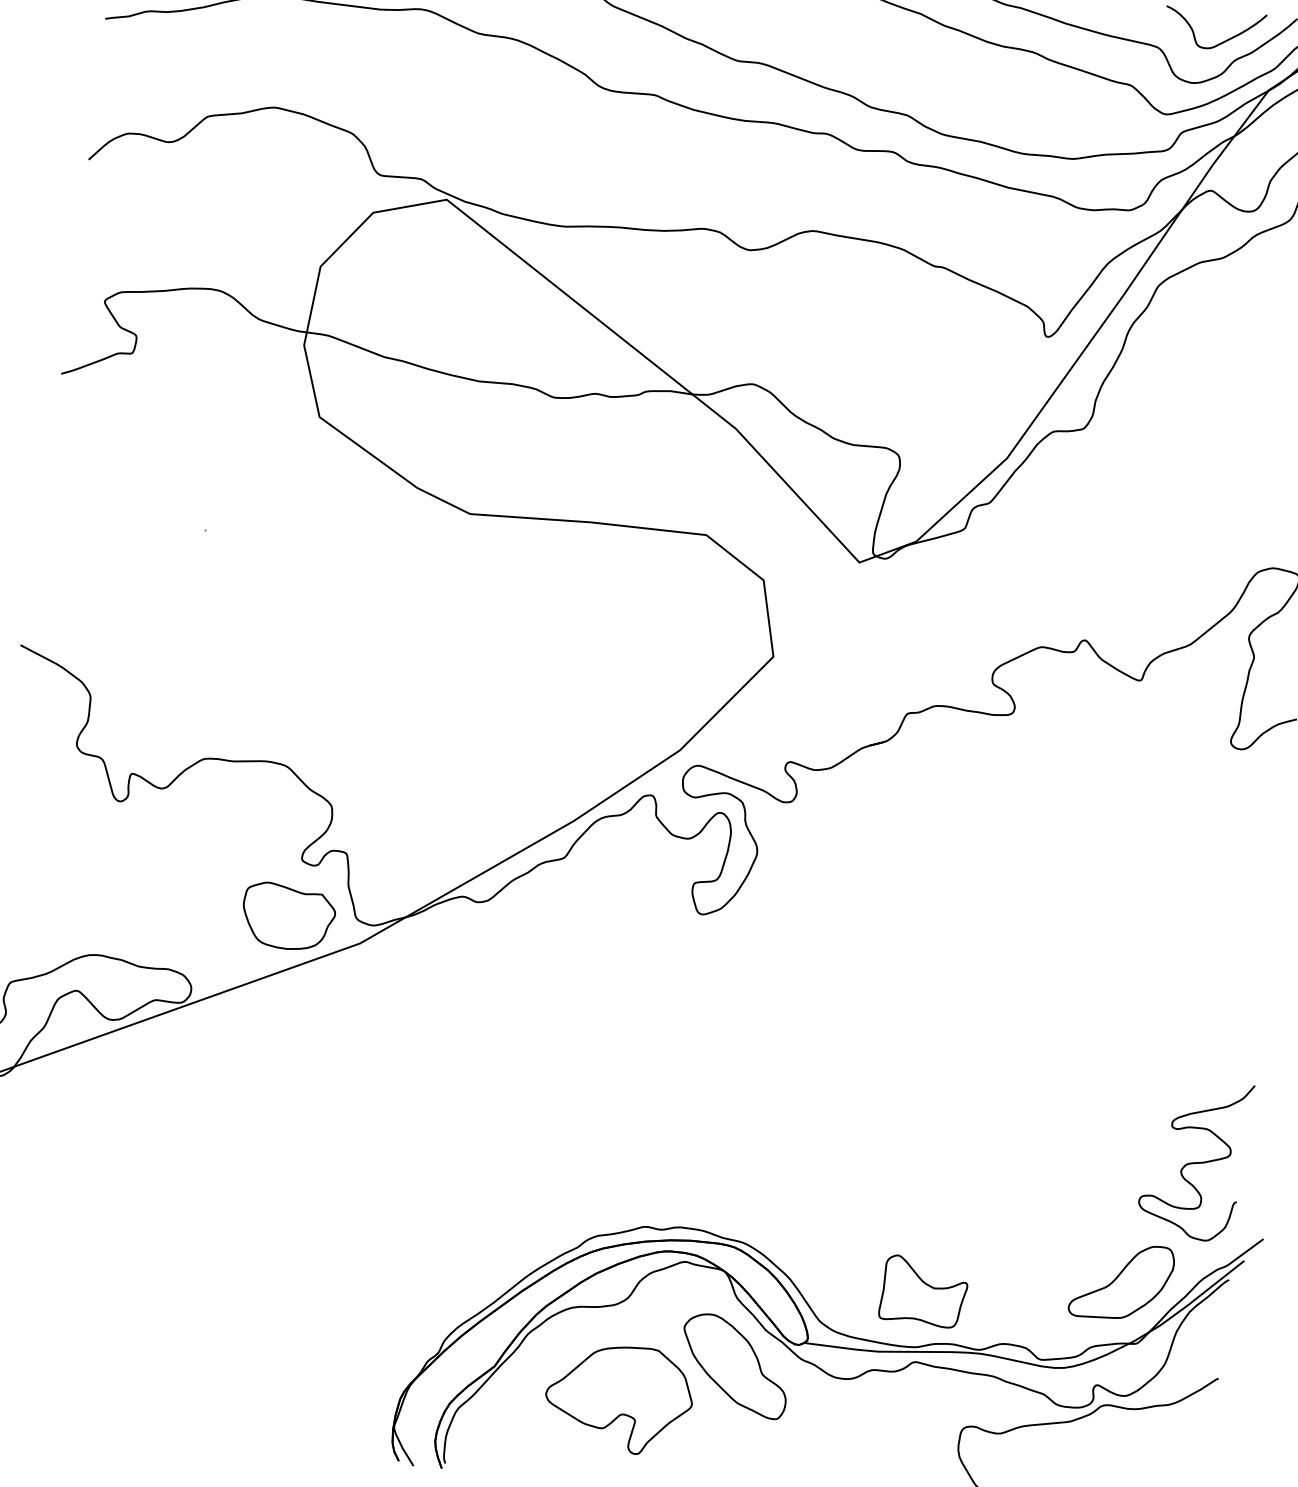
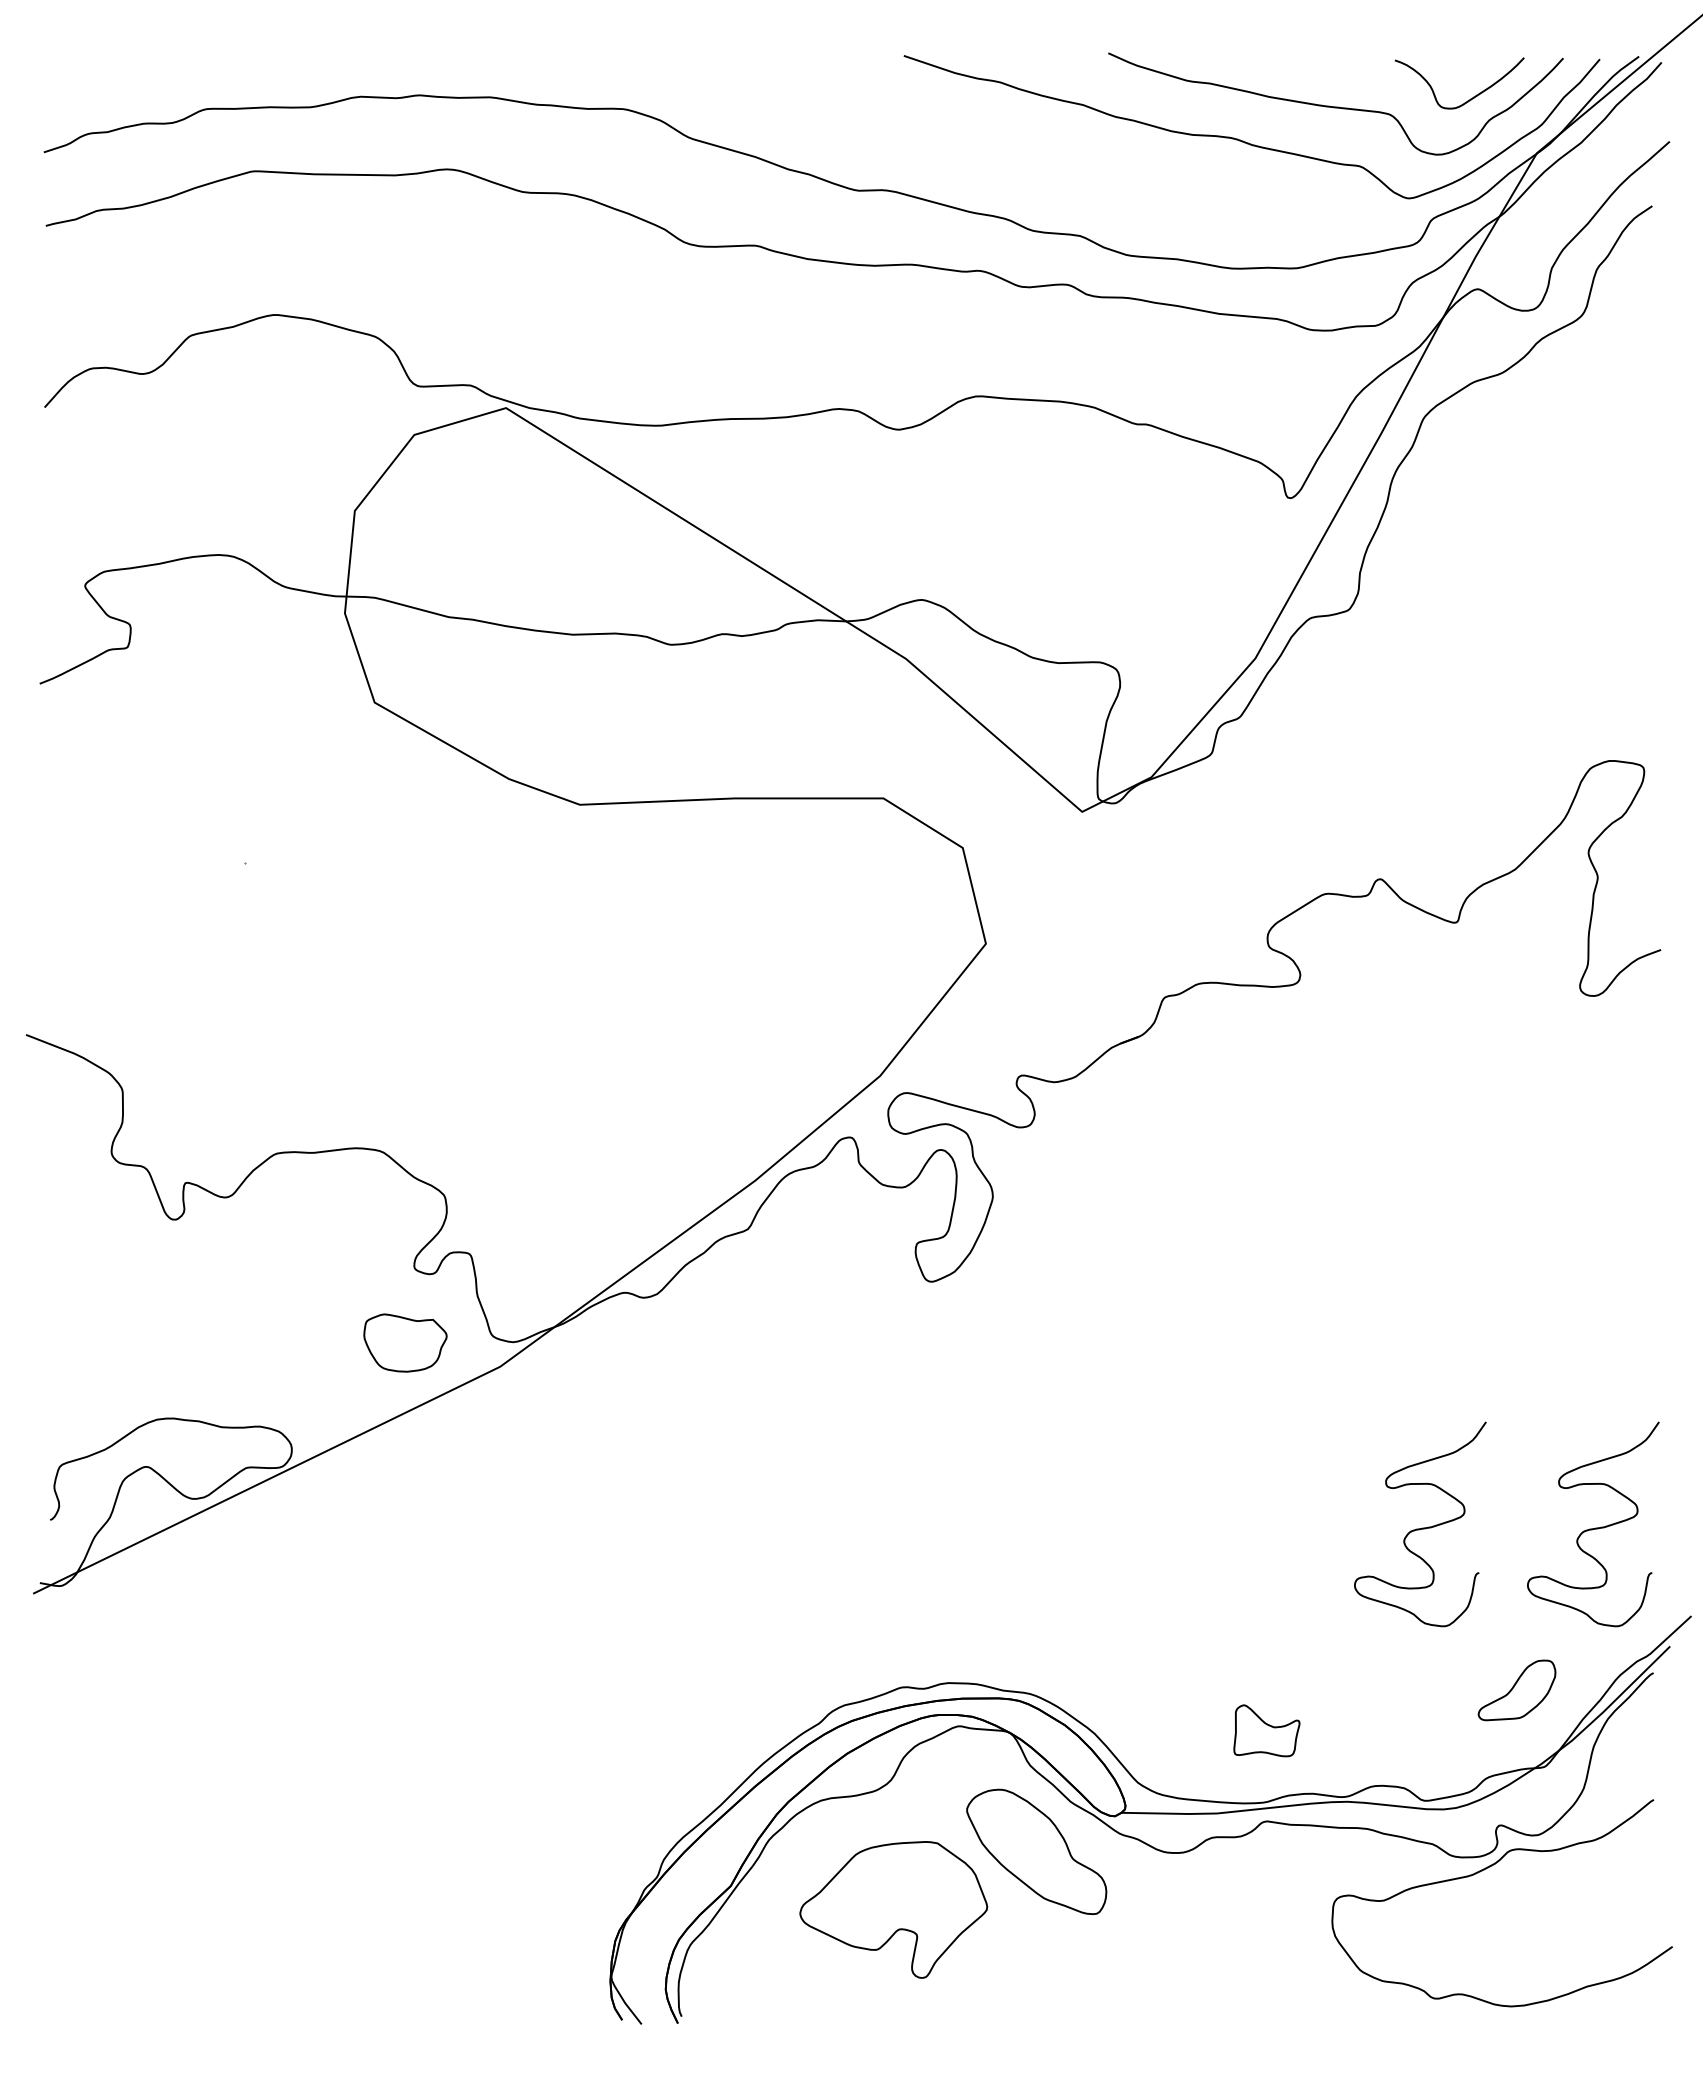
part: (288, 916) -> (405, 1342), size x0.7
curve: (1062, 1147) -> (1422, 1527), added
part: (1121, 1281) -> (1516, 1690), size x0.6
part: (923, 1291) -> (1266, 1730), size x0.6

